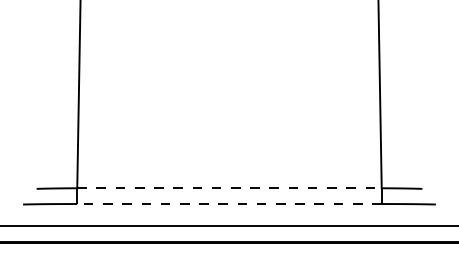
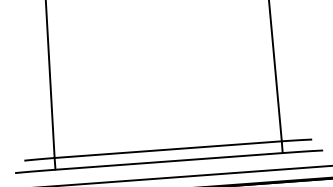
line: (229, 188) -> (168, 149), dashed -> solid
line: (228, 204) -> (168, 161), dashed -> solid

